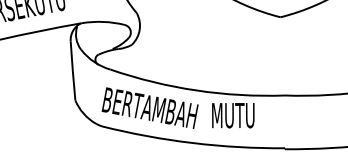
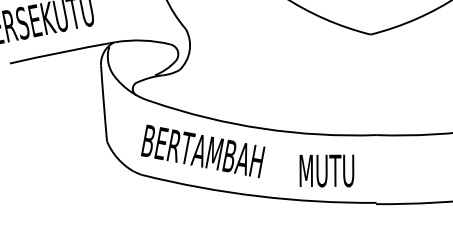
text: (232, 115) -> (326, 170), moved

